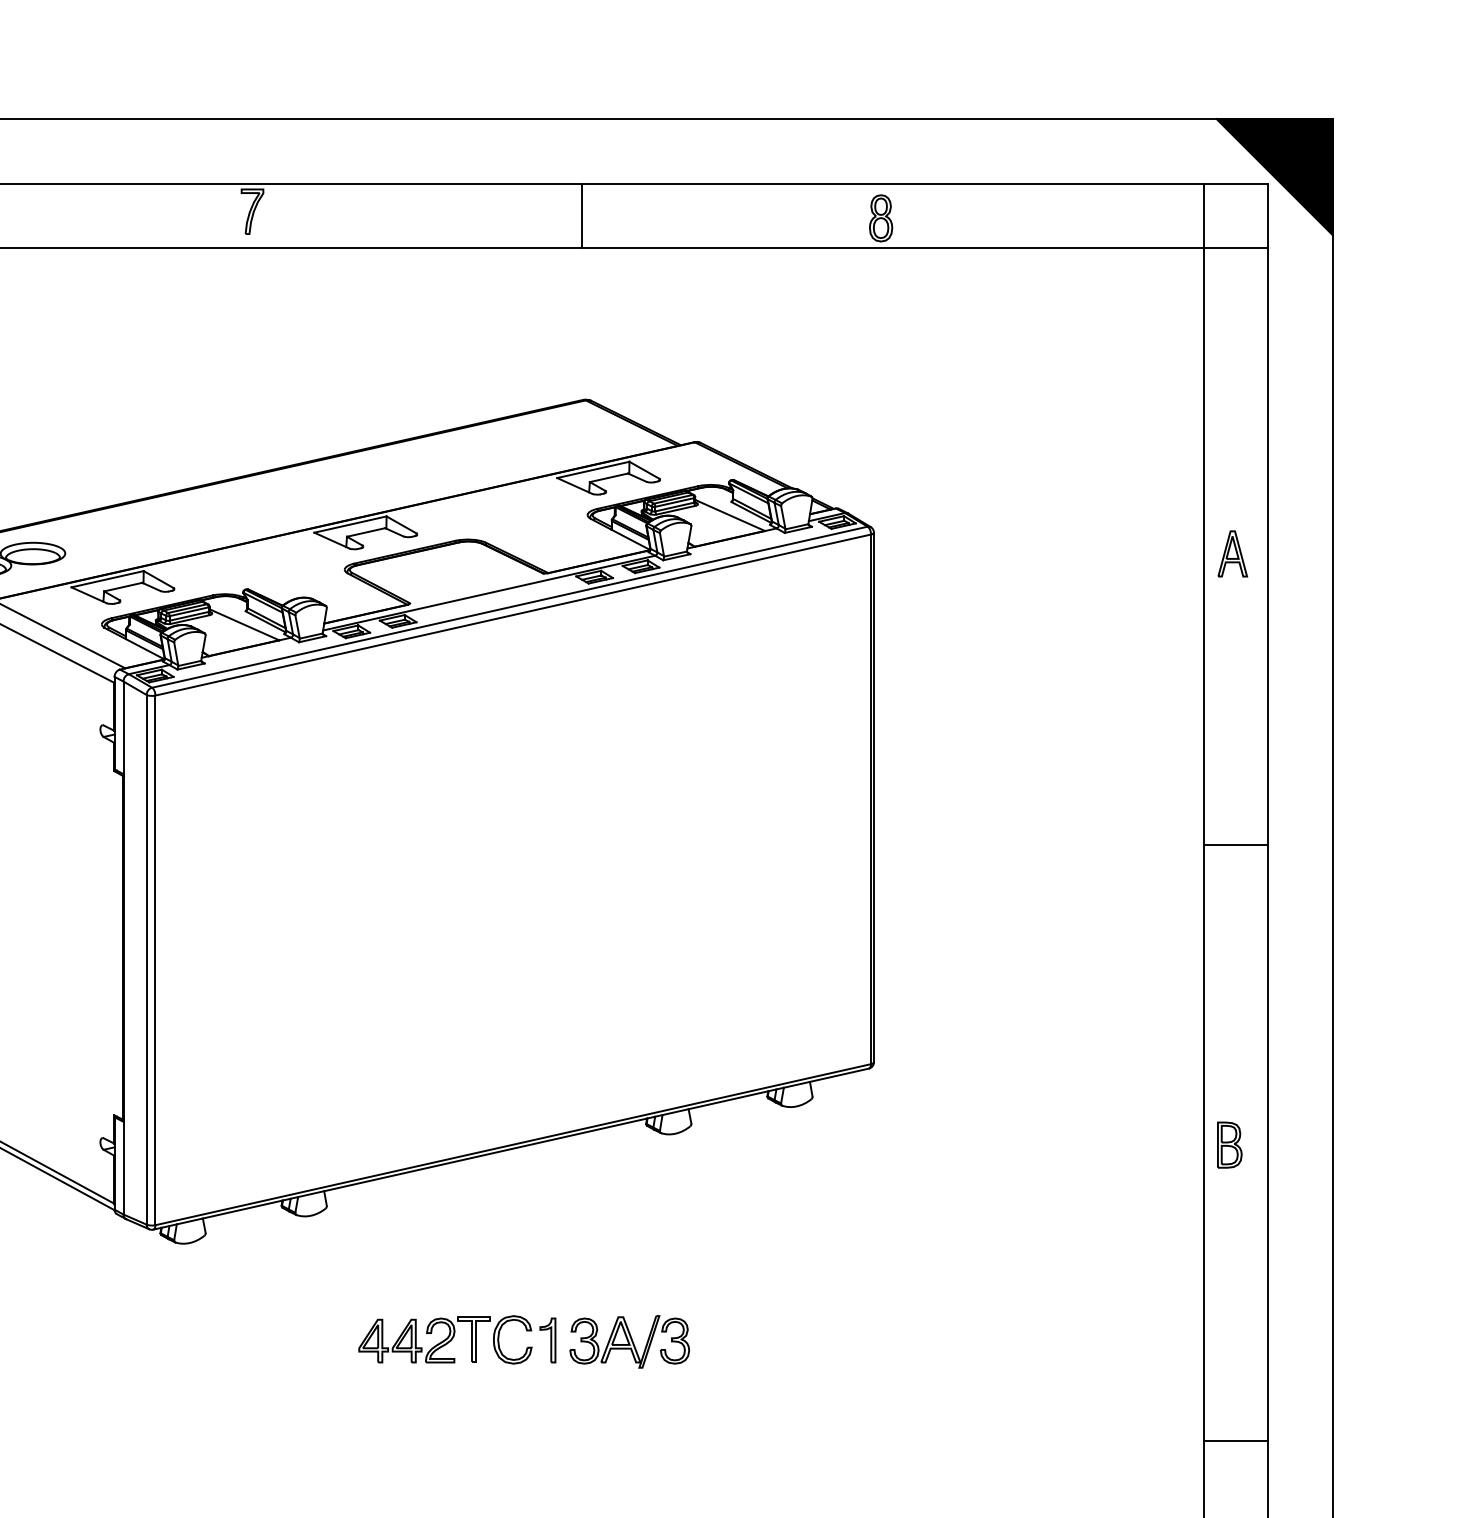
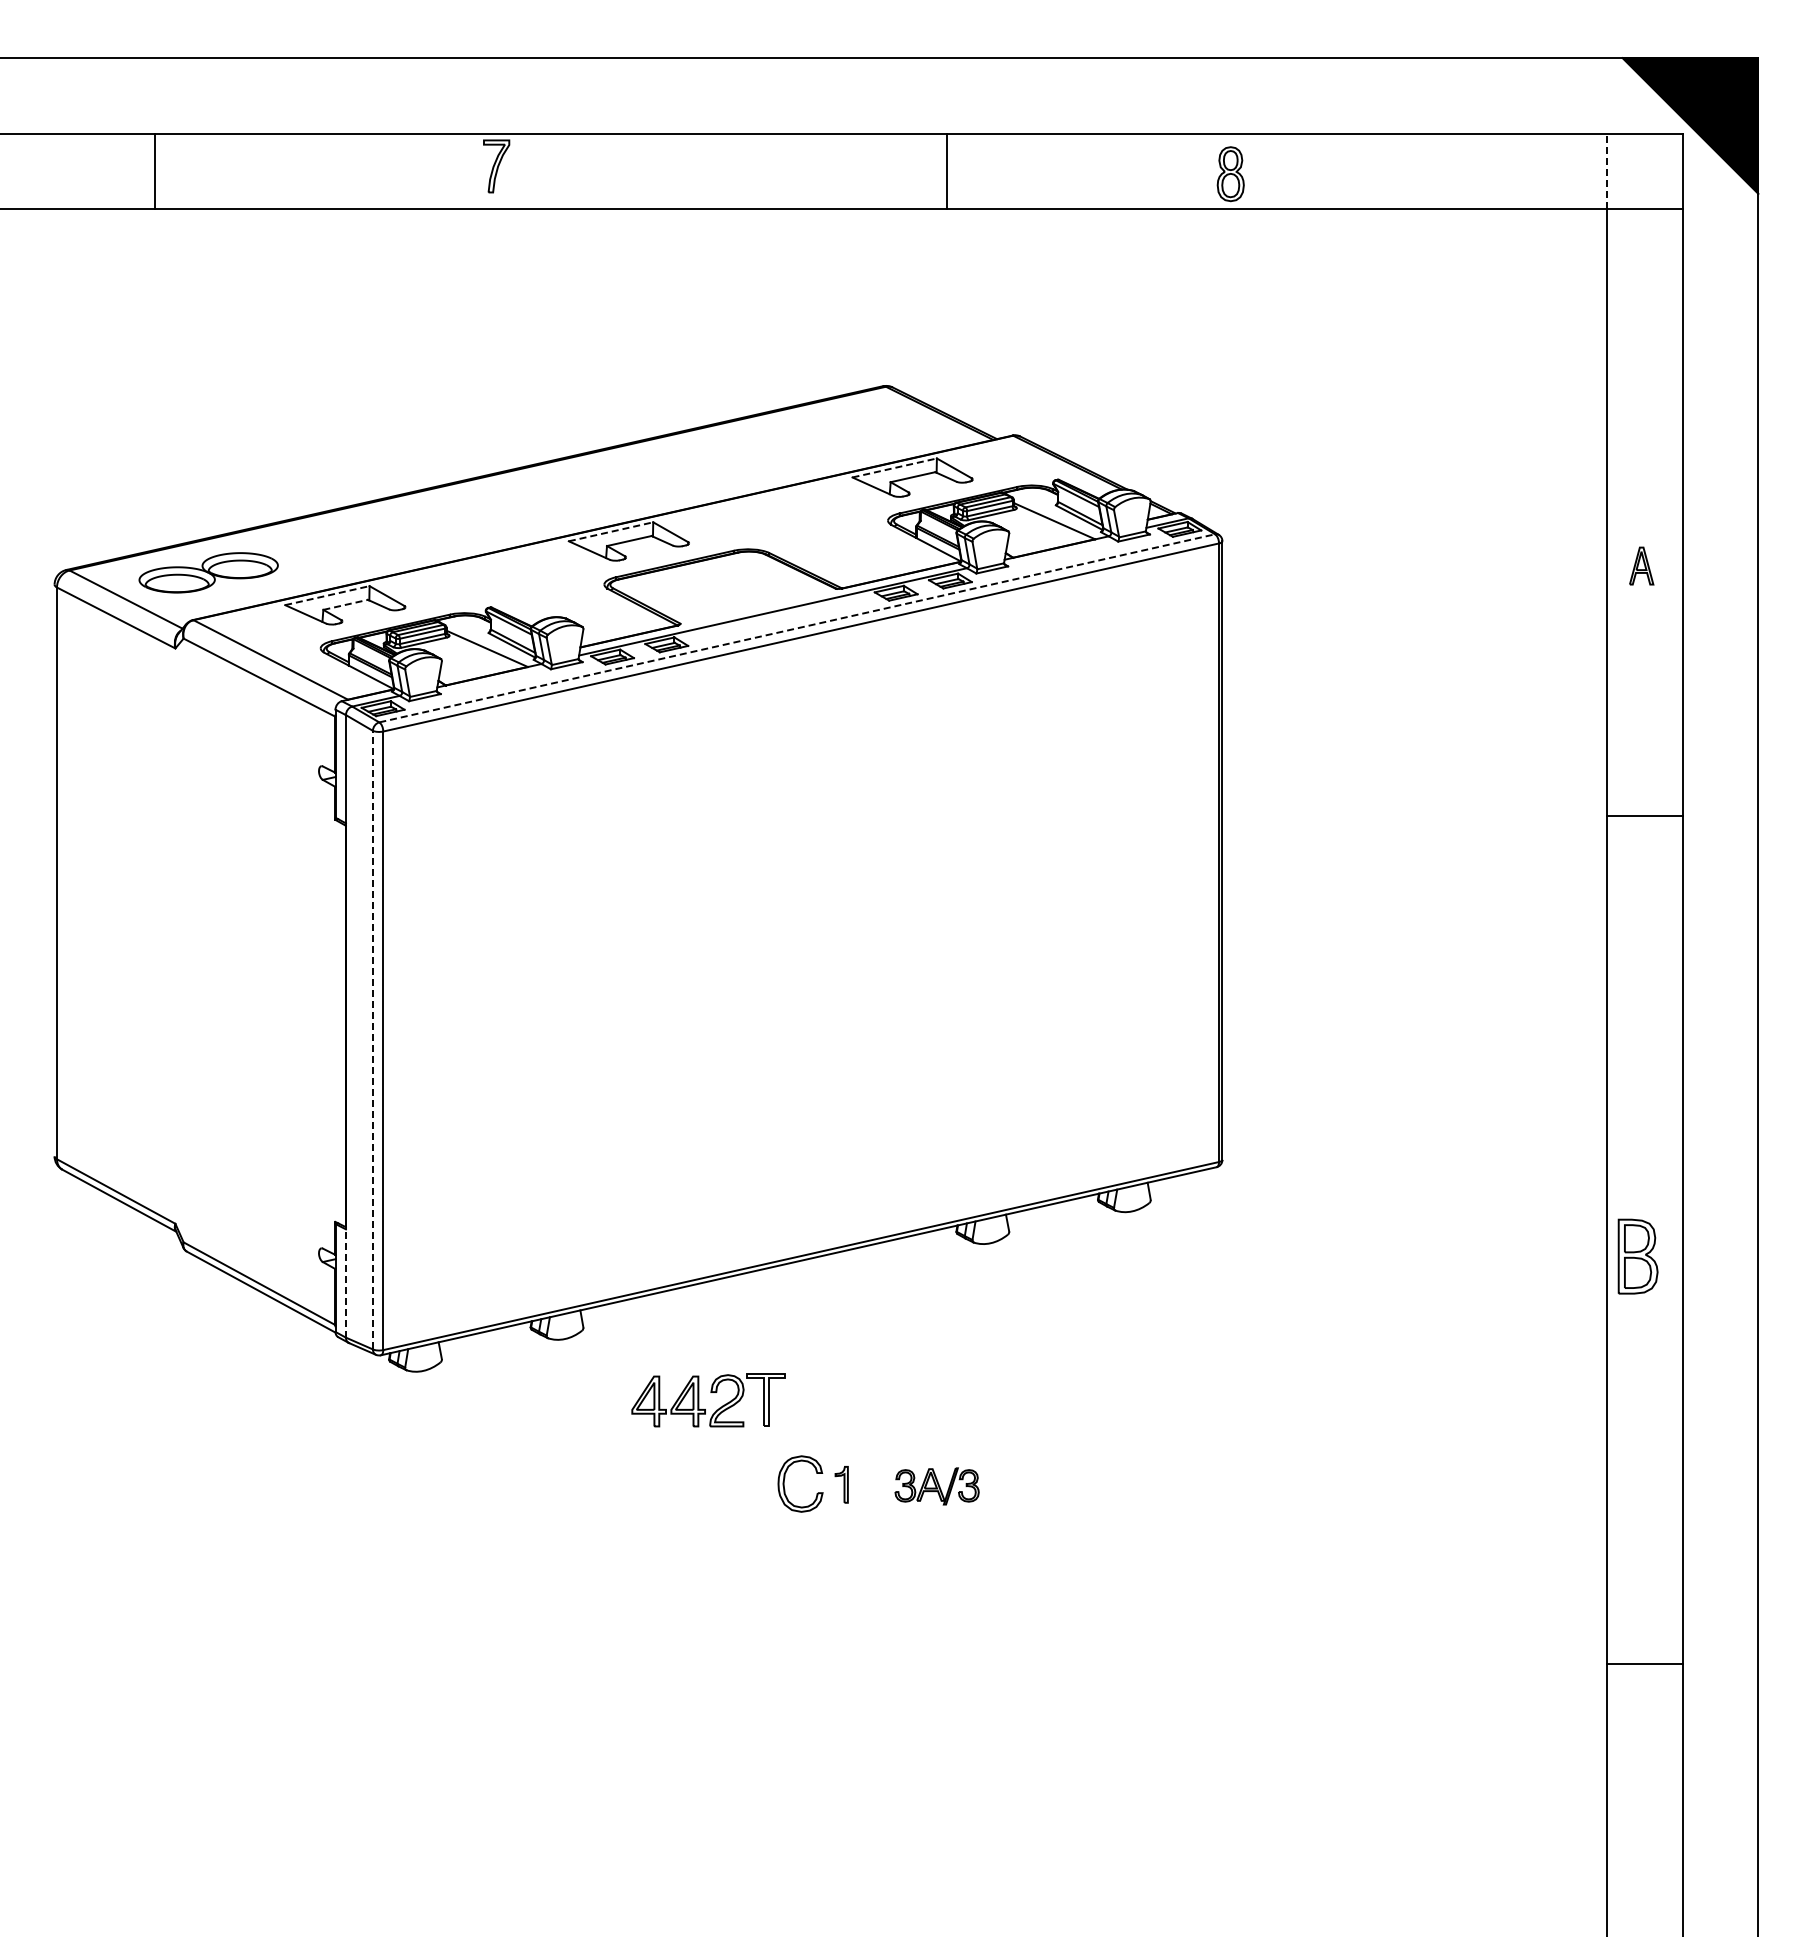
line: (582, 216) -> (947, 171), moved
line: (1203, 216) -> (1607, 171), solid -> dashed
line: (594, 469) -> (895, 467), solid -> dashed
line: (350, 524) -> (611, 531), solid -> dashed
part: (1232, 553) -> (1641, 565), size x0.7
line: (107, 579) -> (327, 595), solid -> dashed
line: (123, 586) -> (345, 604), solid -> dashed
line: (510, 607) -> (797, 628), solid -> dashed
line: (1235, 844) -> (1644, 815), moved
line: (146, 959) -> (372, 1039), solid -> dashed
part: (1229, 1145) -> (1637, 1256), size x1.4
line: (123, 1168) -> (345, 1283), solid -> dashed
part: (426, 1333) -> (710, 1392), moved
part: (547, 1340) -> (841, 1484), size x0.7
part: (629, 1341) -> (936, 1486), size x0.6
line: (1235, 1441) -> (1644, 1664), moved

